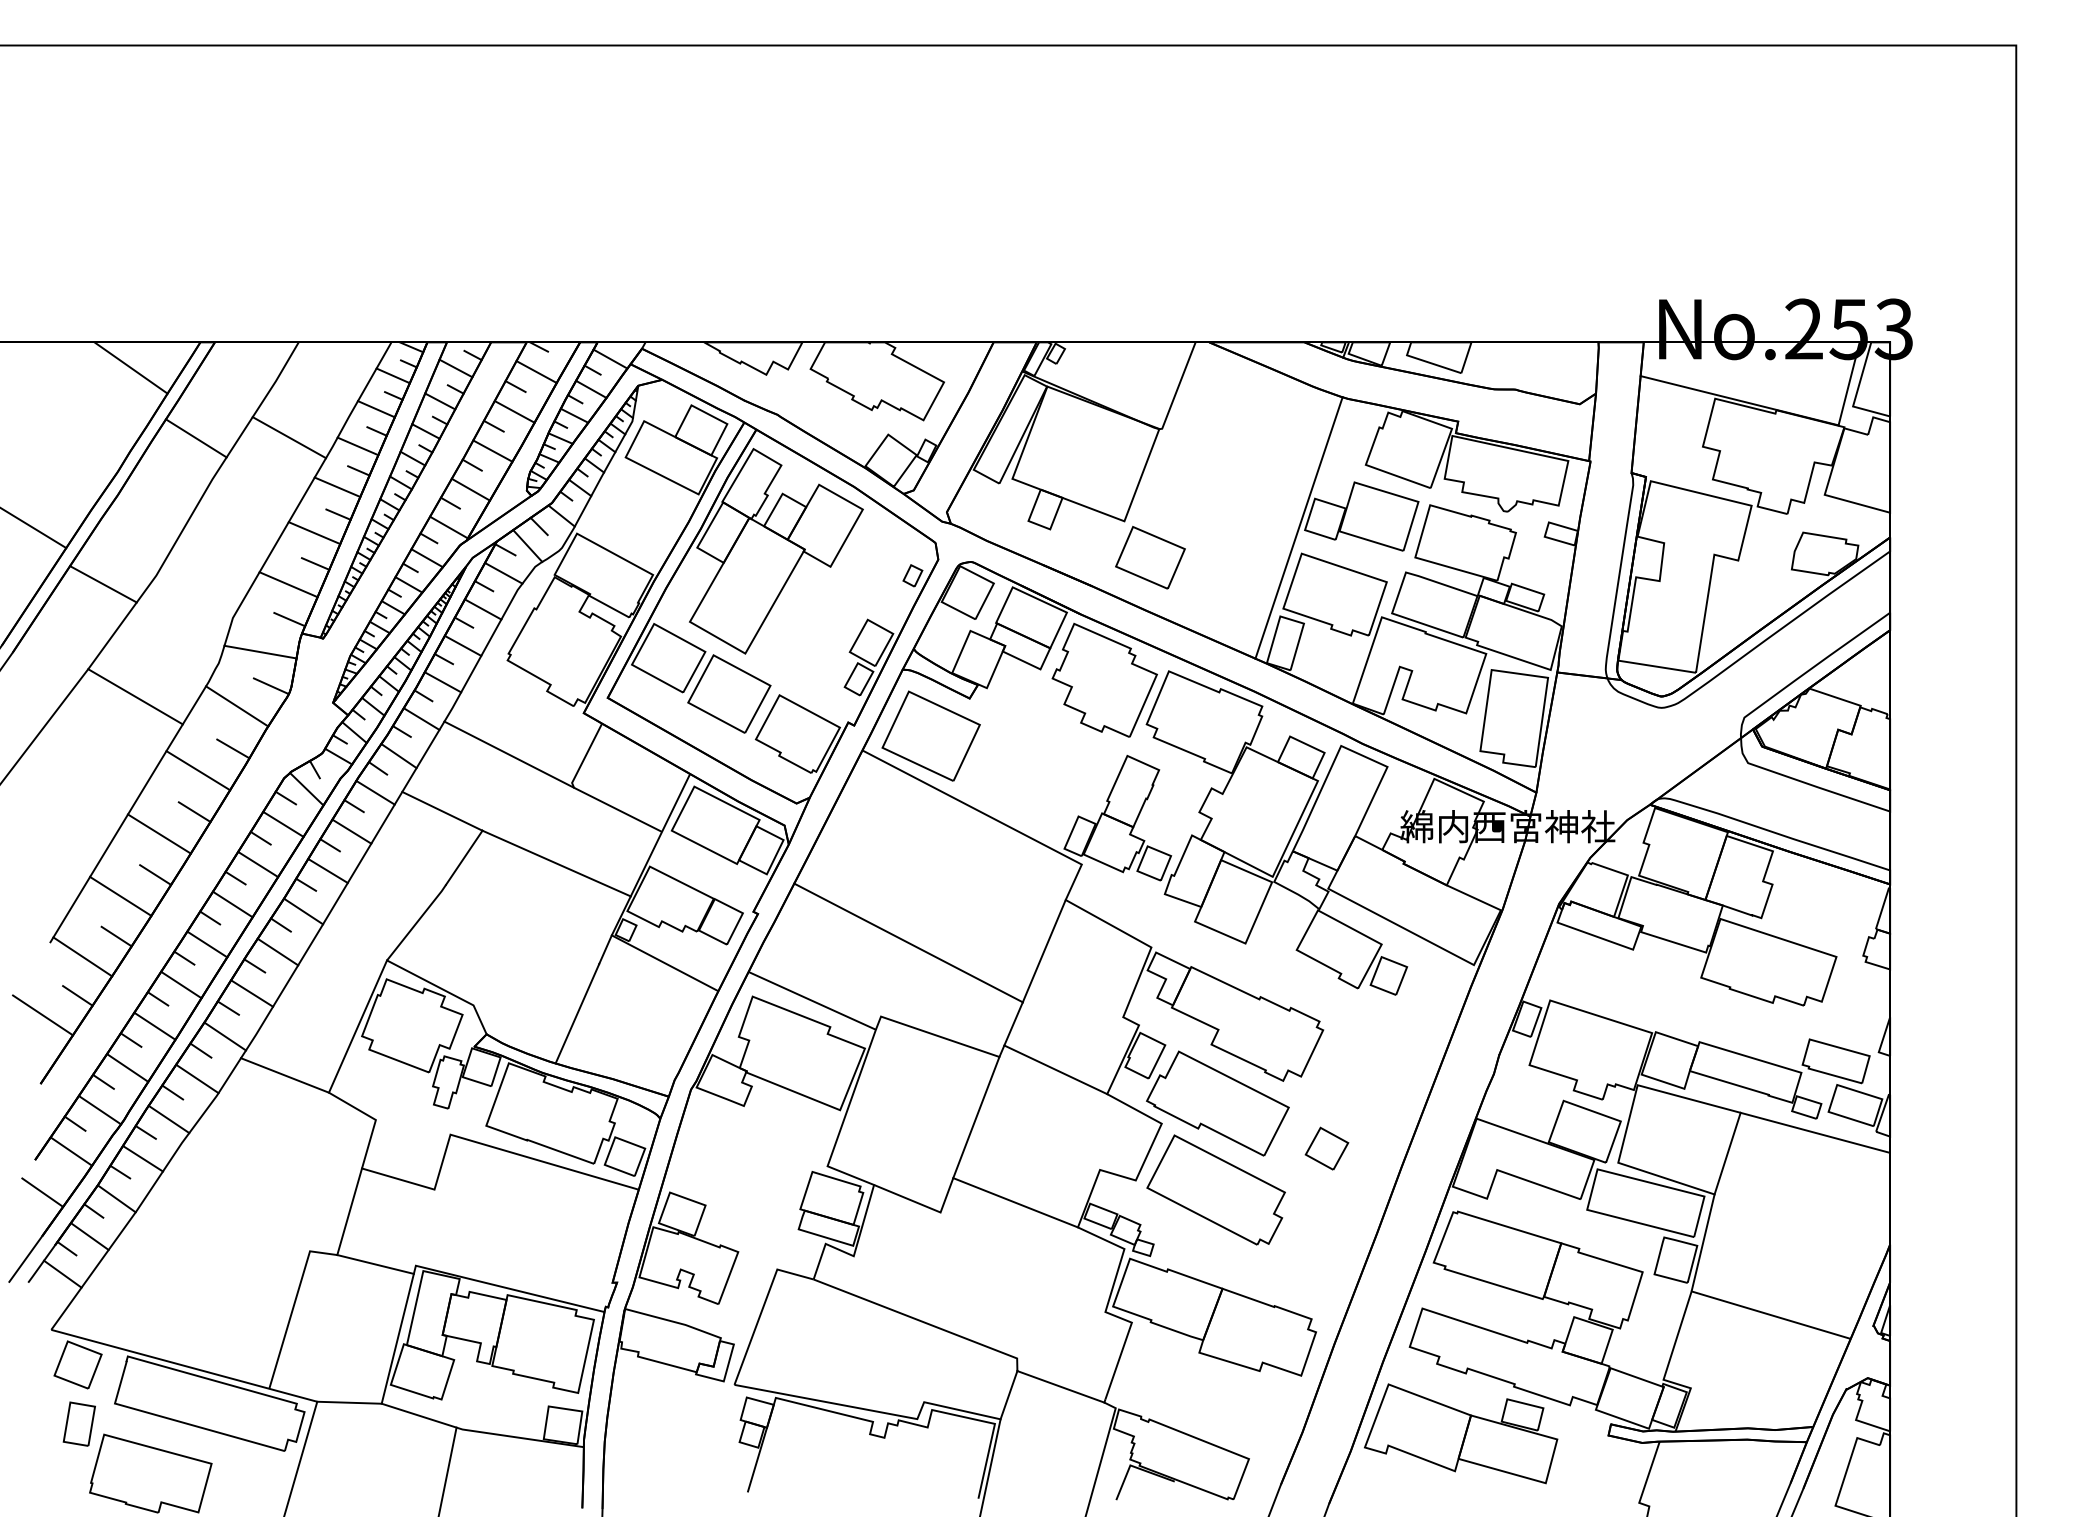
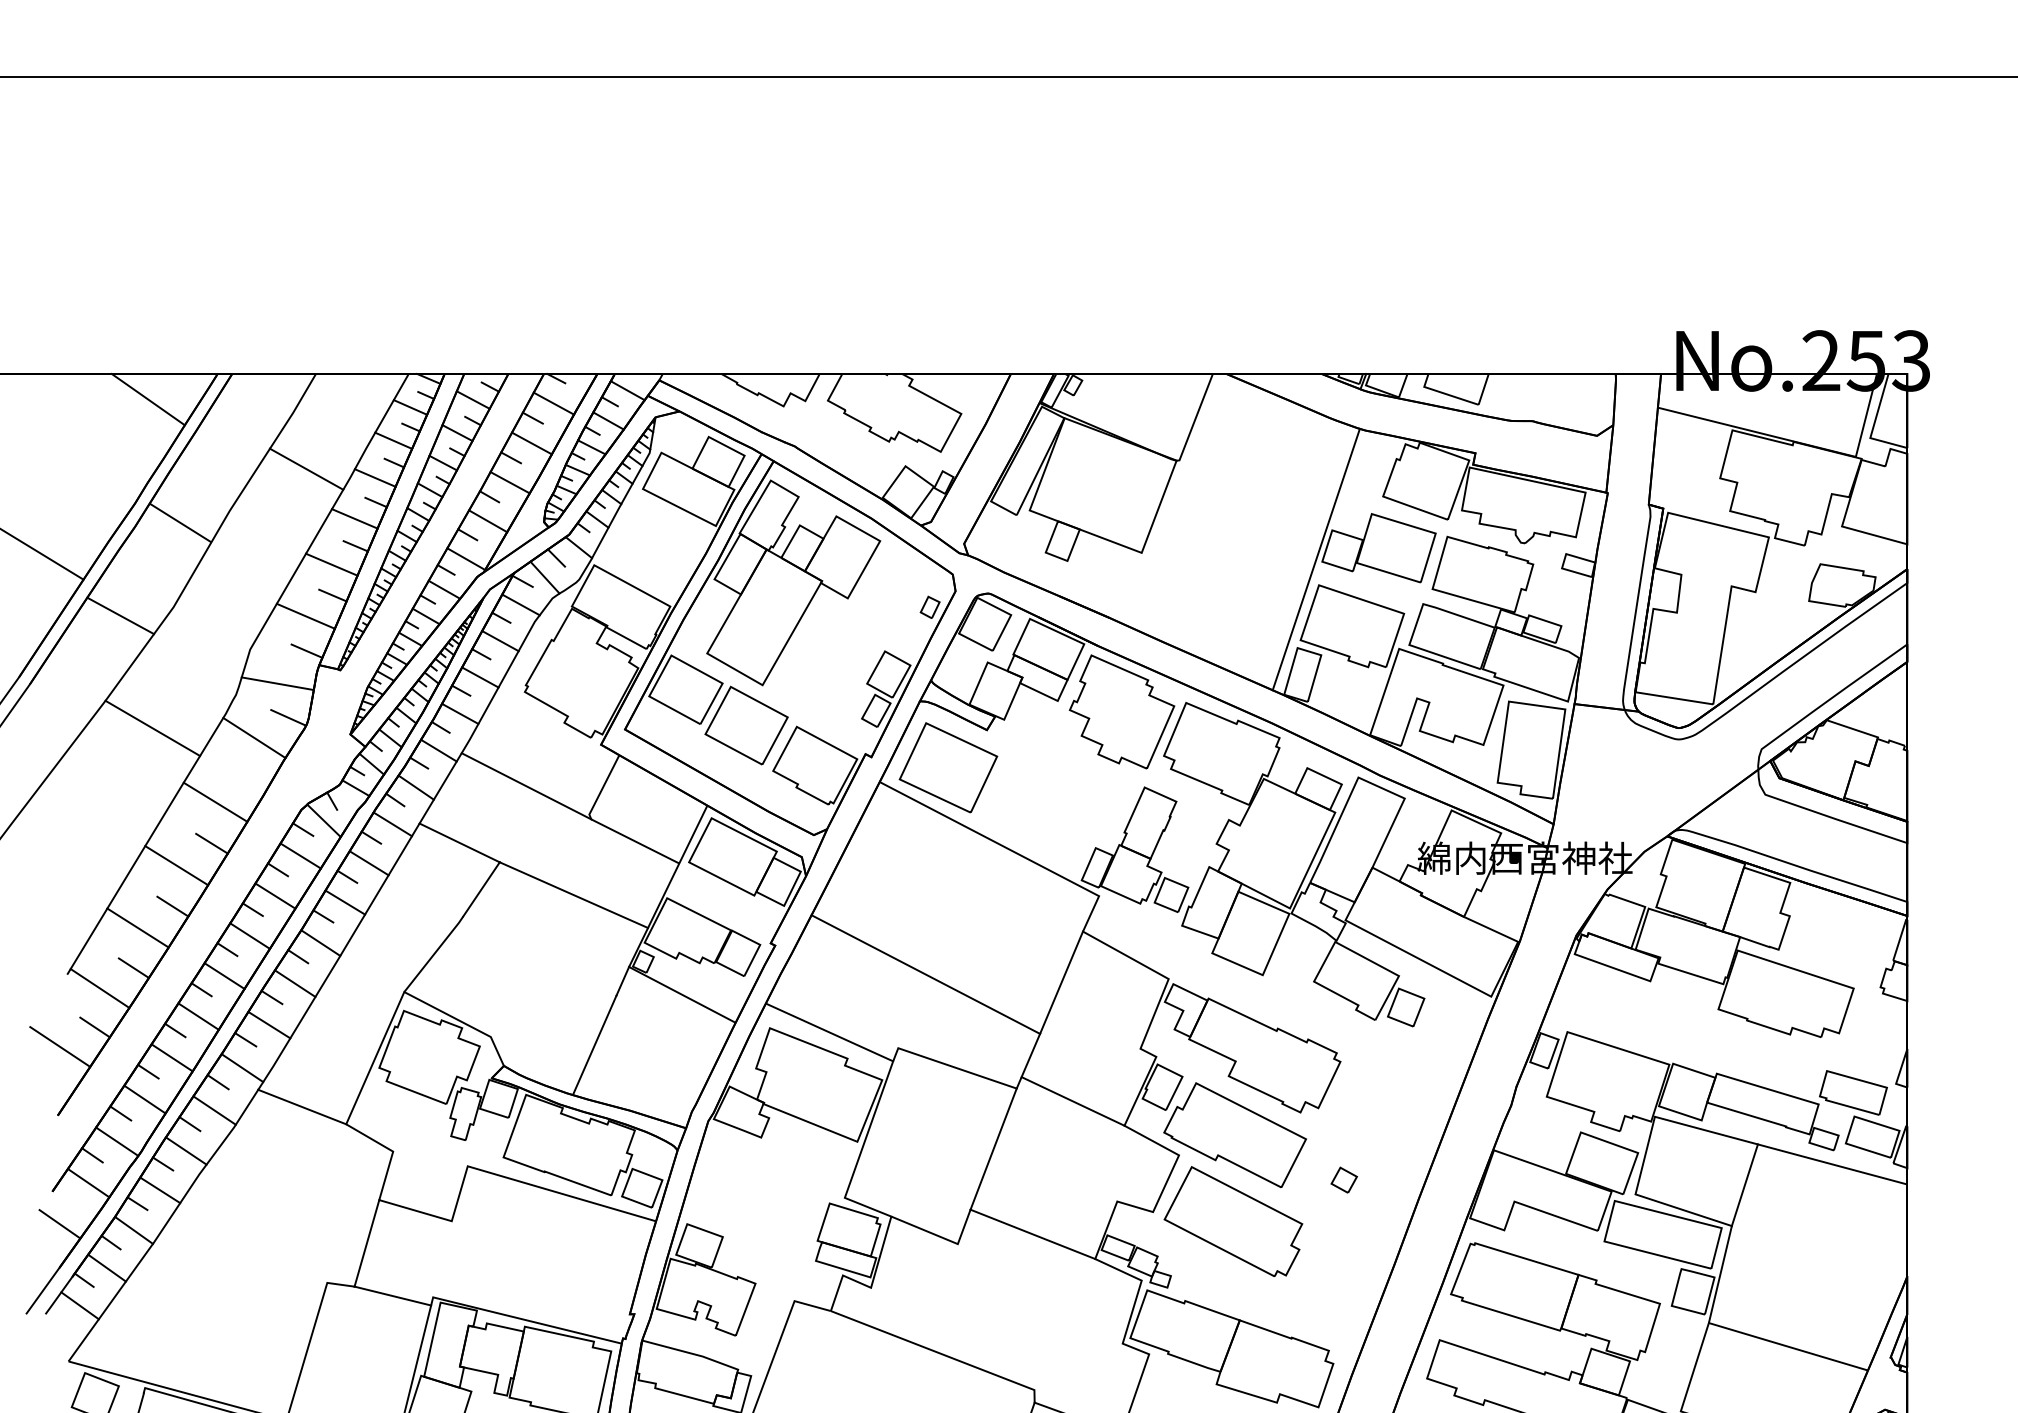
line: (195, 438) -> (179, 523), moved
part: (1150, 557) -> (1167, 589), removed
line: (233, 748) -> (250, 780), removed
part: (1326, 1148) -> (1343, 1180), size x0.6

